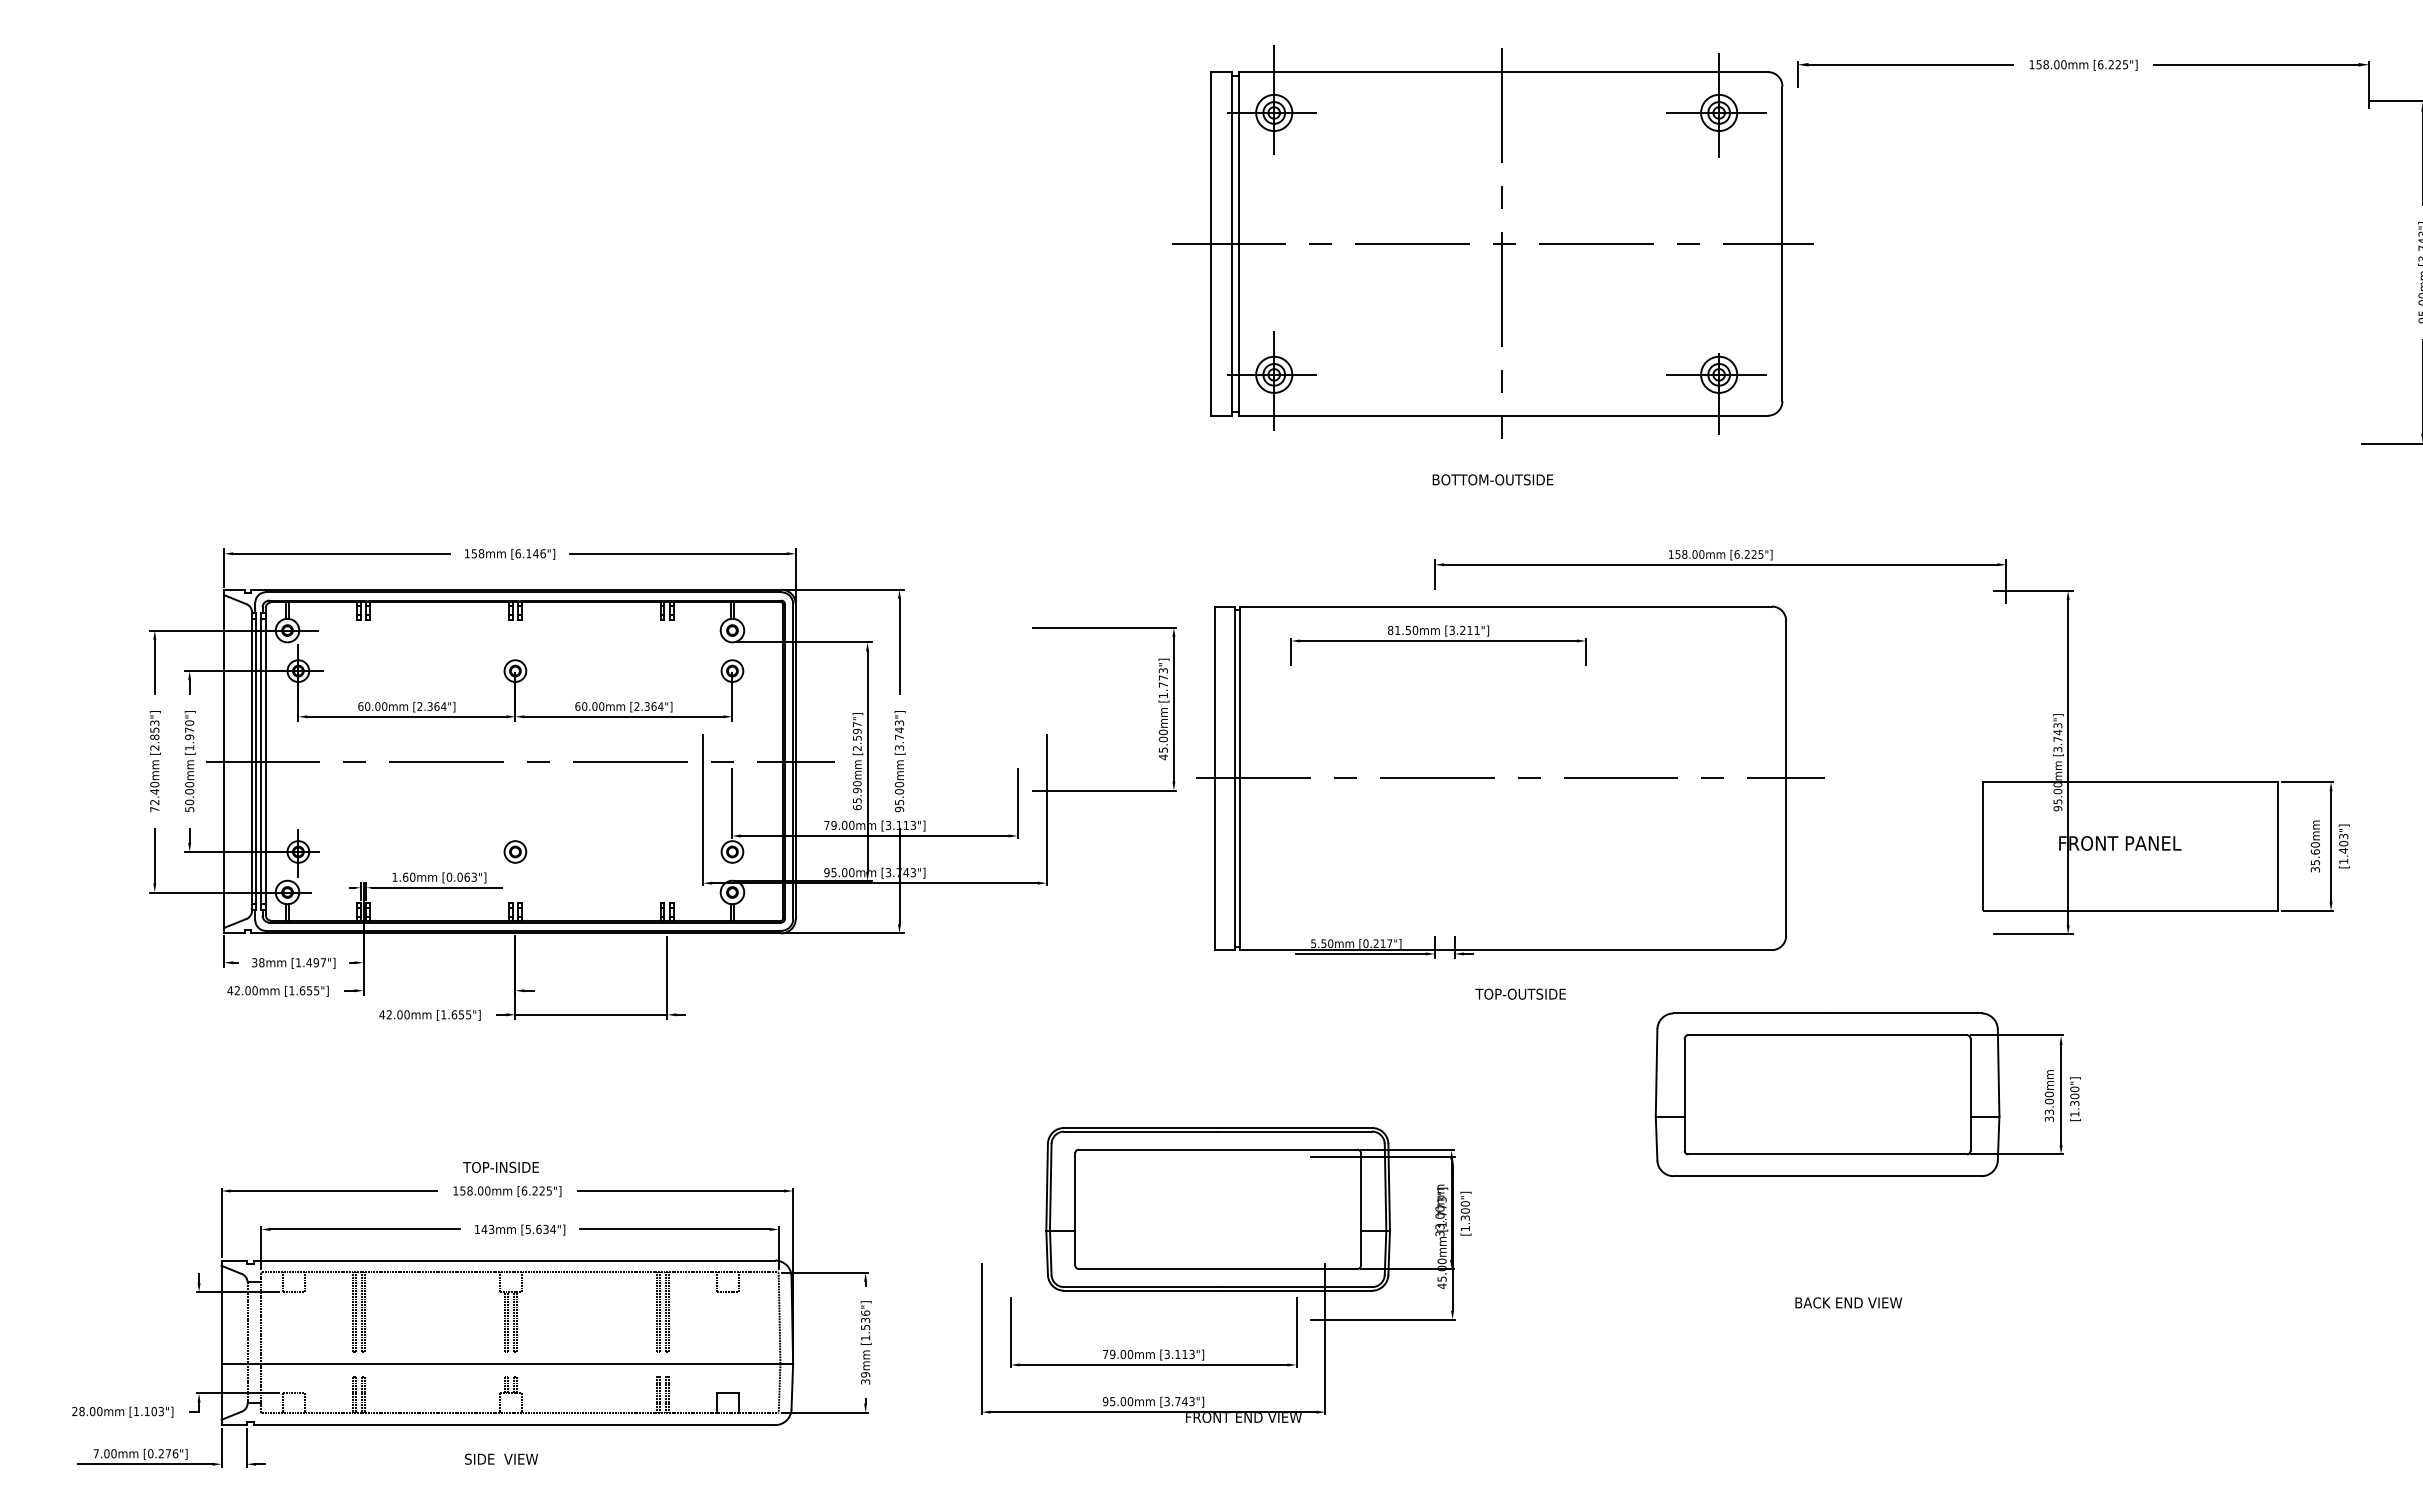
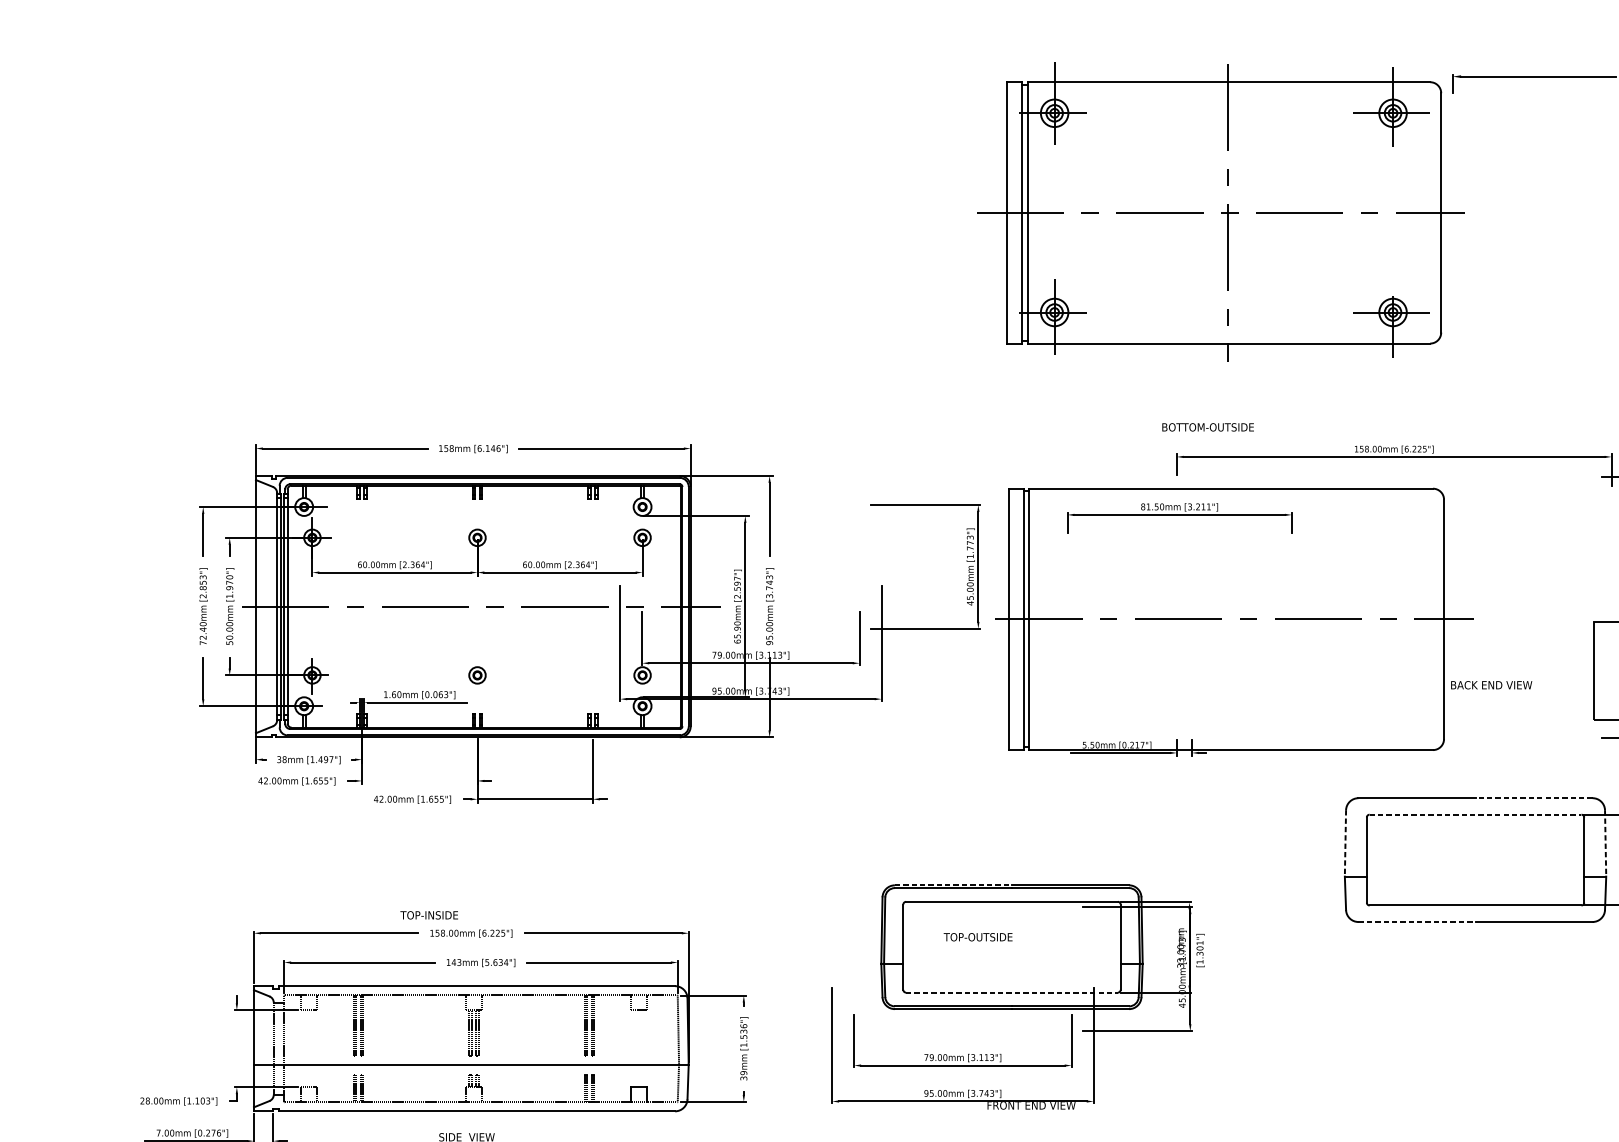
text: (1492, 479) -> (1207, 427), moved
text: (1520, 993) -> (978, 936), moved
line: (1904, 1013) -> (1534, 798), solid -> dashed
line: (1828, 1035) -> (1476, 814), solid -> dashed
line: (1656, 1072) -> (1345, 843), solid -> dashed
line: (1998, 1072) -> (1605, 843), solid -> dashed
line: (1141, 1127) -> (953, 884), solid -> dashed
text: (500, 1166) -> (428, 914), moved
line: (1750, 1176) -> (1416, 922), solid -> dashed
text: (1464, 1203) -> (1199, 942), [1.300"] -> [1.301"]
line: (1218, 1269) -> (1012, 992), solid -> dashed
text: (1848, 1302) -> (1491, 684), moved

